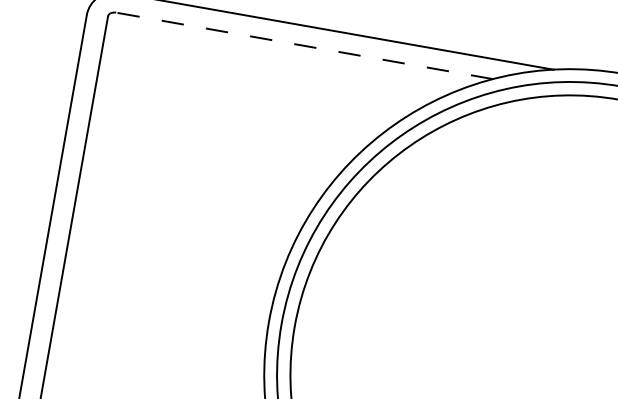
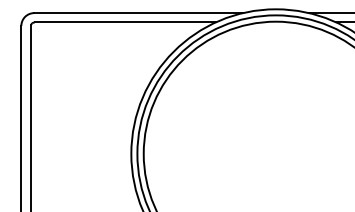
line: (302, 45) -> (124, 22), dashed -> solid

